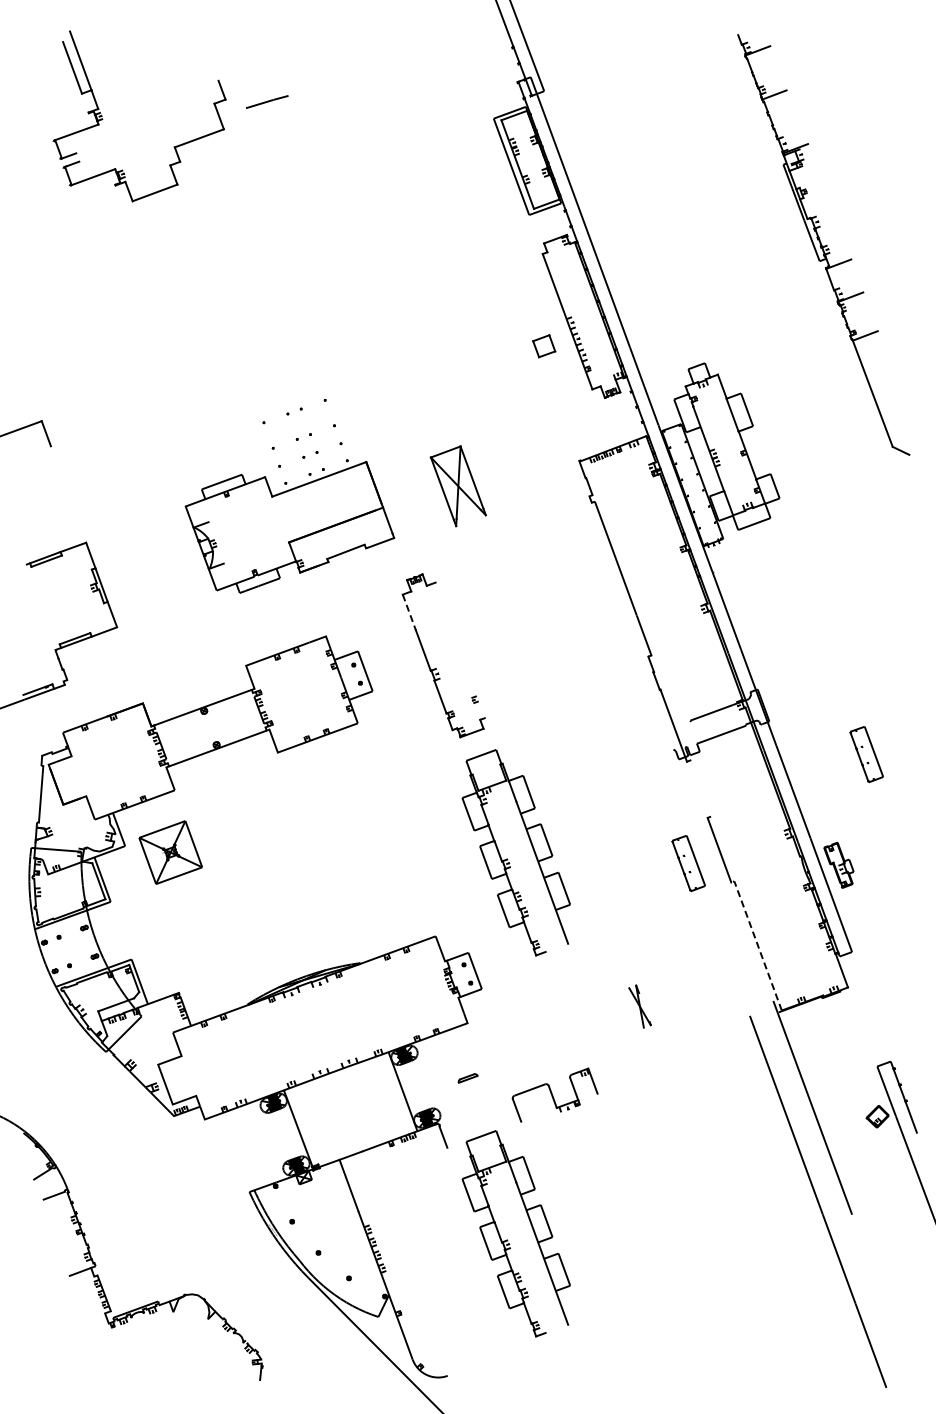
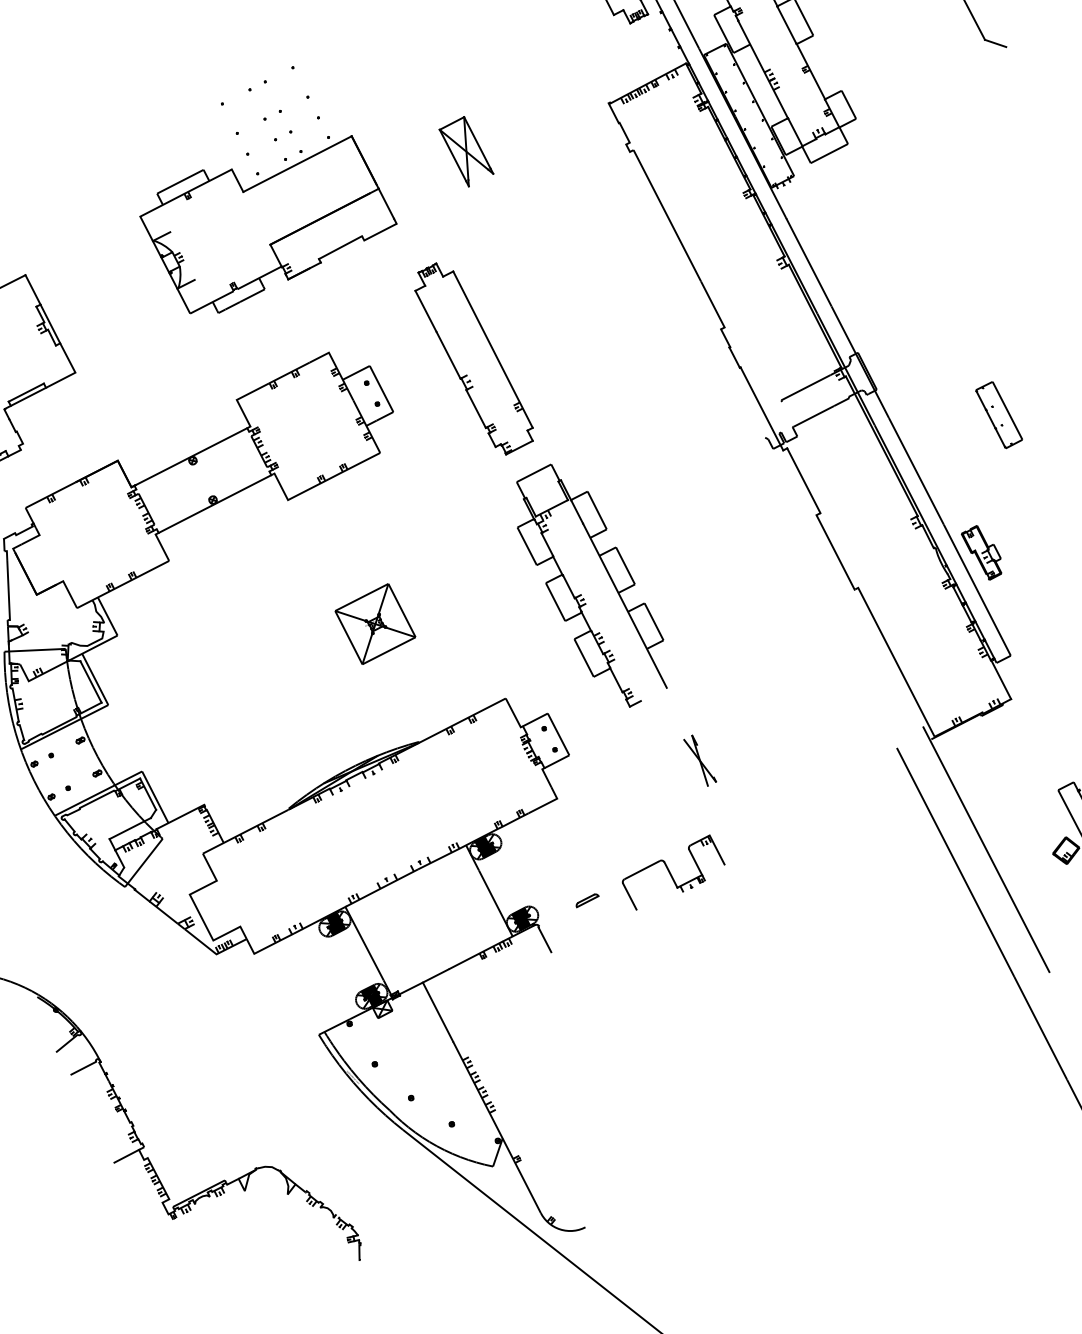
part: (458, 485) -> (466, 150), size x0.71
line: (409, 612) -> (426, 311), dashed -> solid
line: (459, 650) -> (492, 349), added
line: (700, 788) -> (803, 480), added
part: (170, 852) -> (375, 624), moved
part: (688, 863) -> (800, 573), removed
line: (757, 944) -> (895, 660), dashed -> solid
part: (639, 1006) -> (699, 760), moved
part: (467, 1078) -> (586, 900), moved
part: (508, 1240) -> (638, 1054), removed

